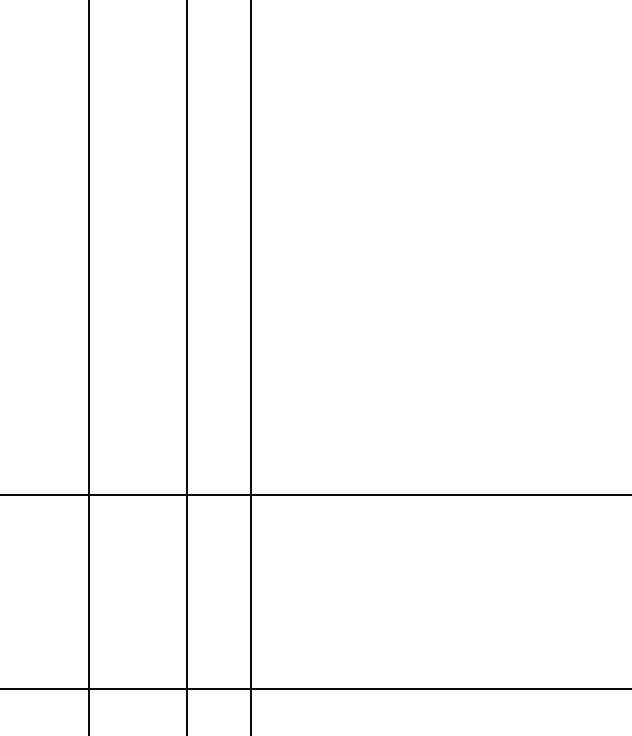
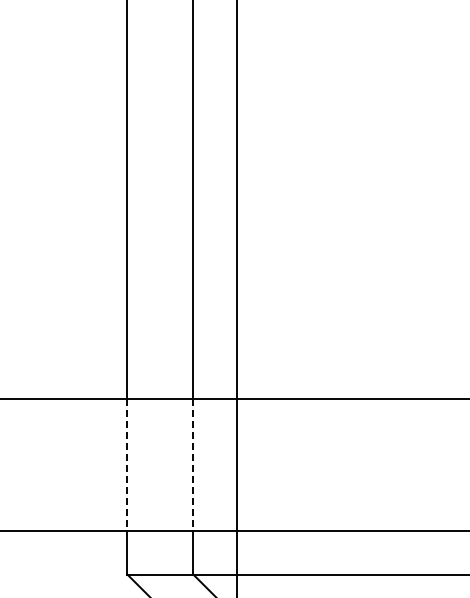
line: (89, 591) -> (127, 464), solid -> dashed
line: (186, 591) -> (193, 464), solid -> dashed

